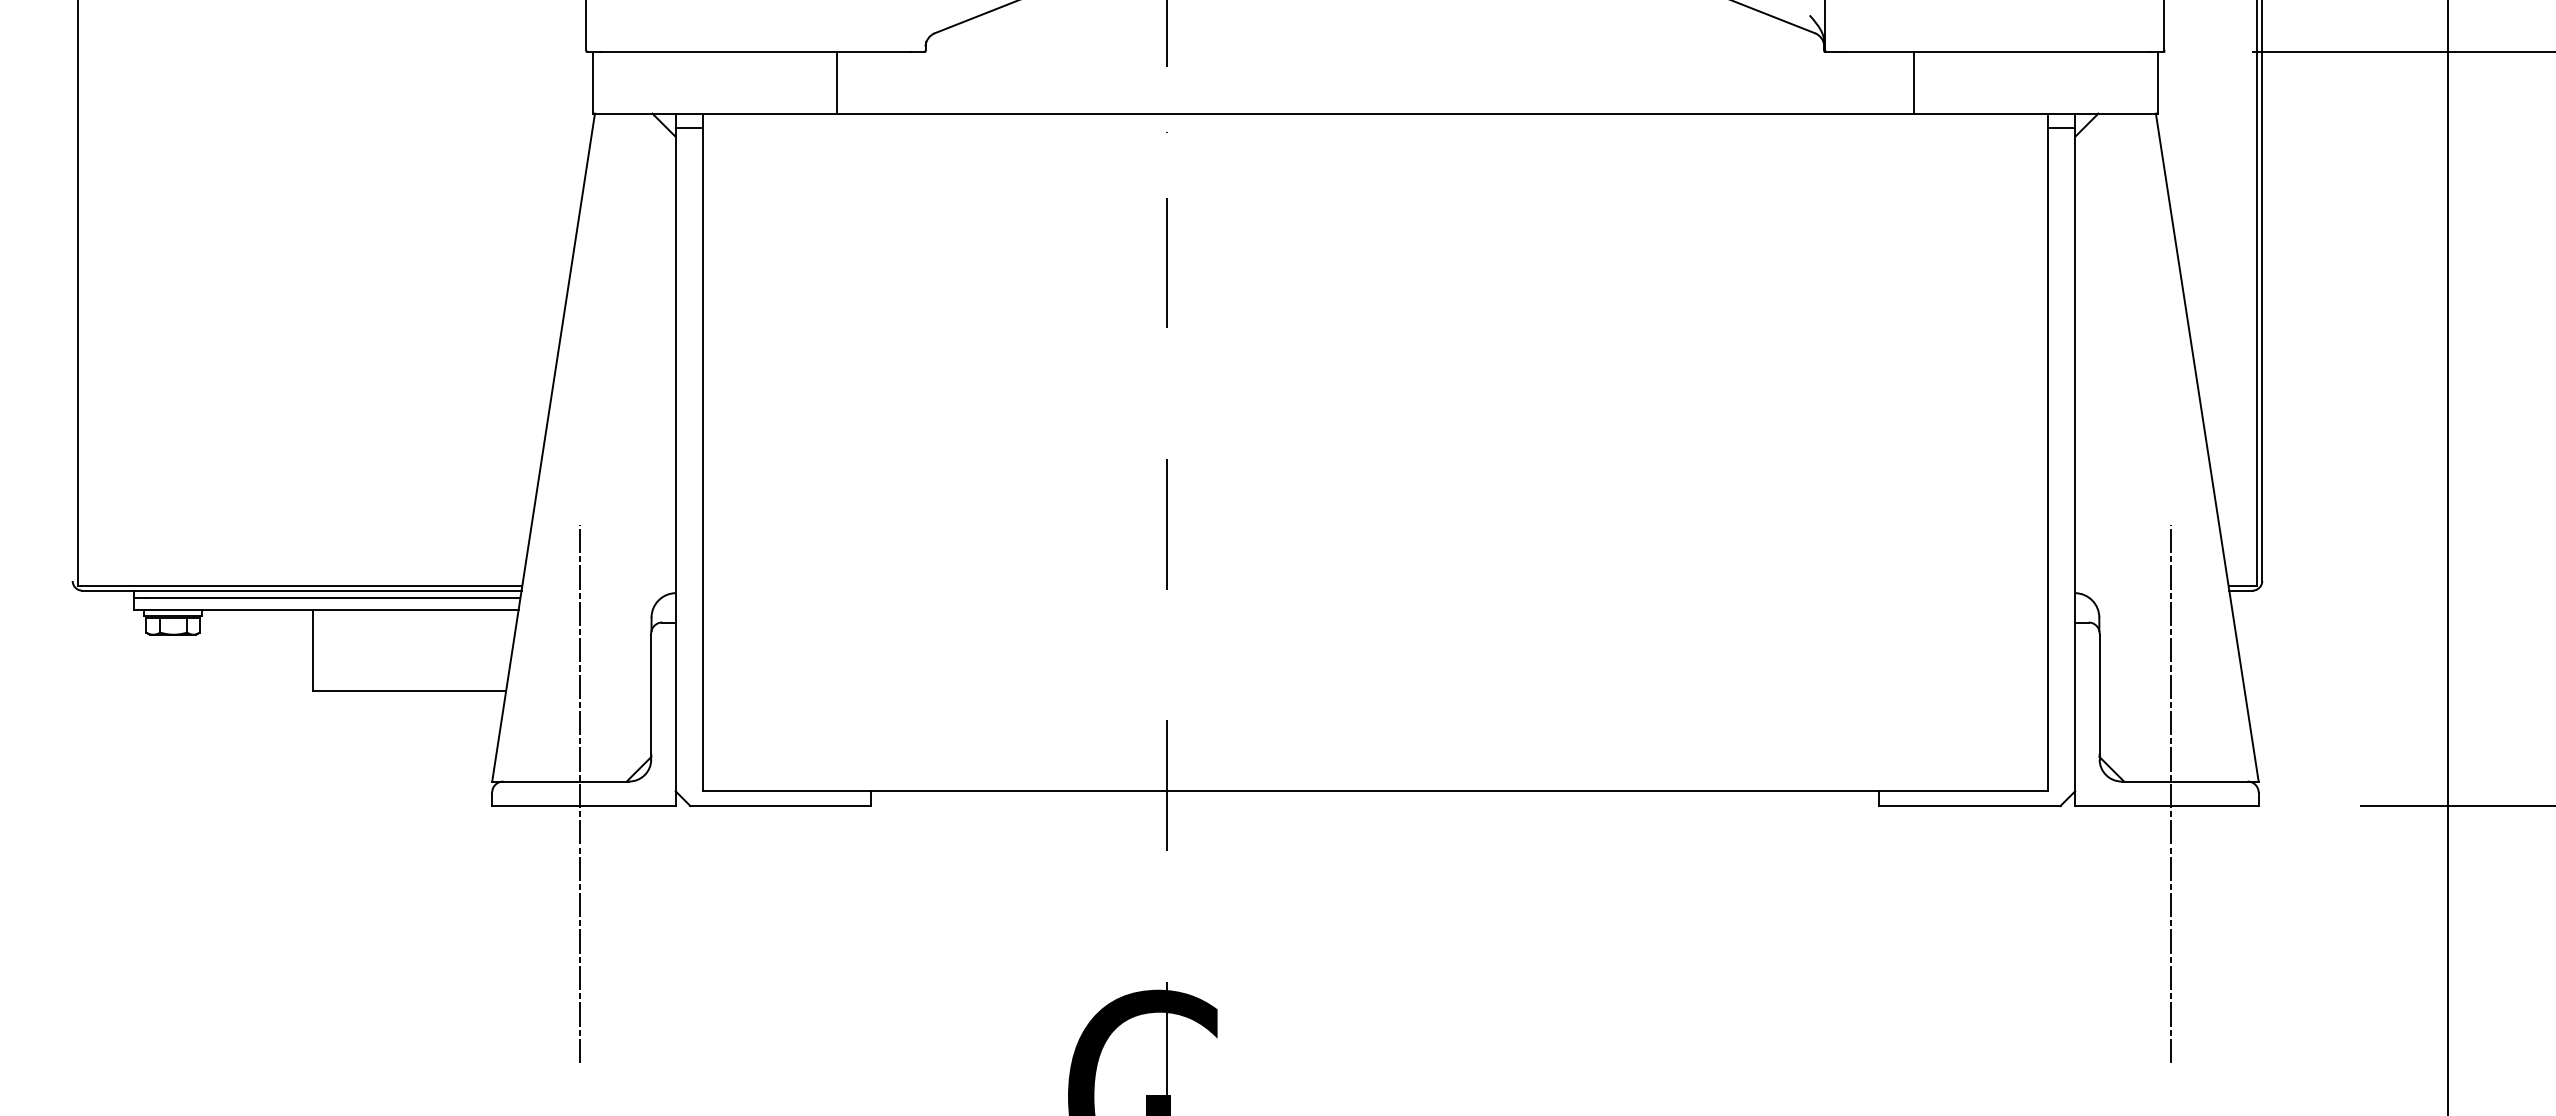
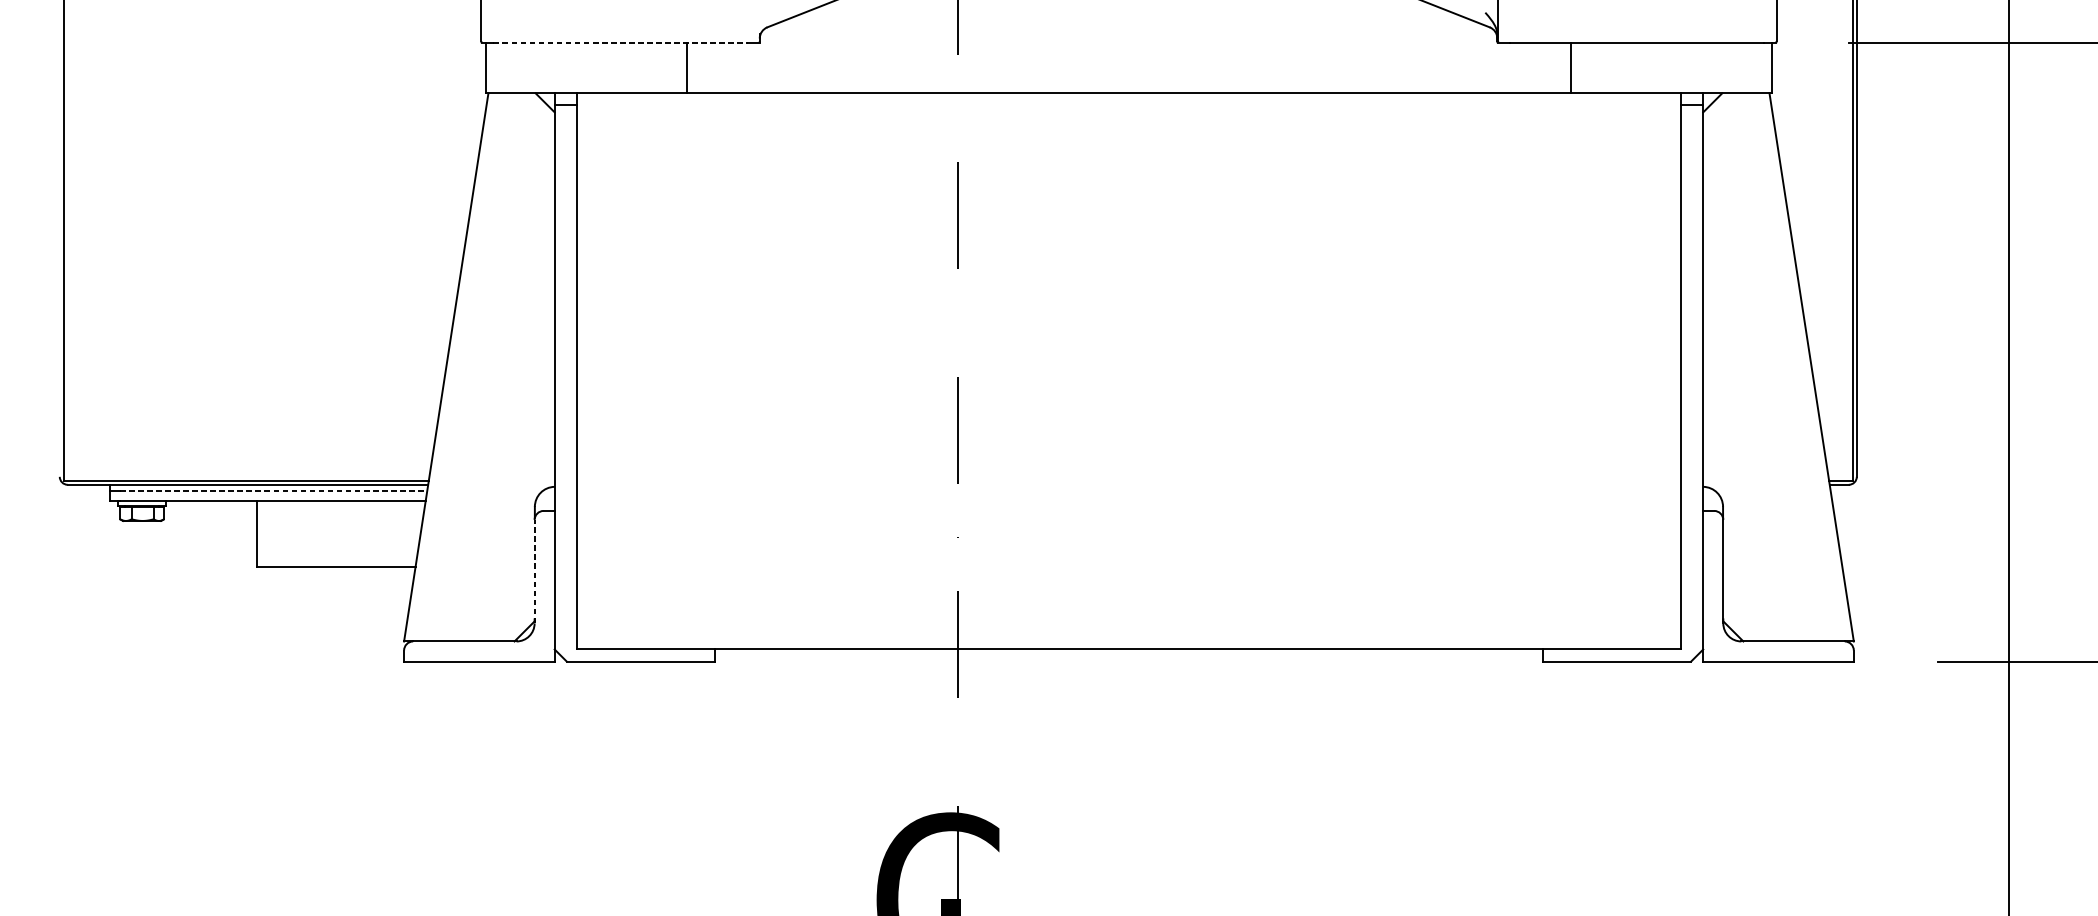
line: (756, 52) -> (621, 43), solid -> dashed
line: (333, 598) -> (273, 491), solid -> dashed
line: (651, 696) -> (534, 571), solid -> dashed
line: (580, 793) -> (476, 651), removed
line: (2170, 793) -> (1781, 651), removed

